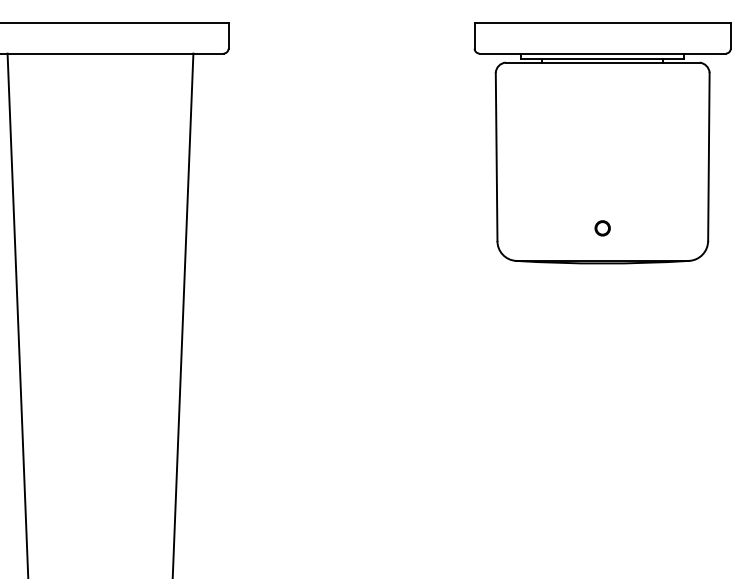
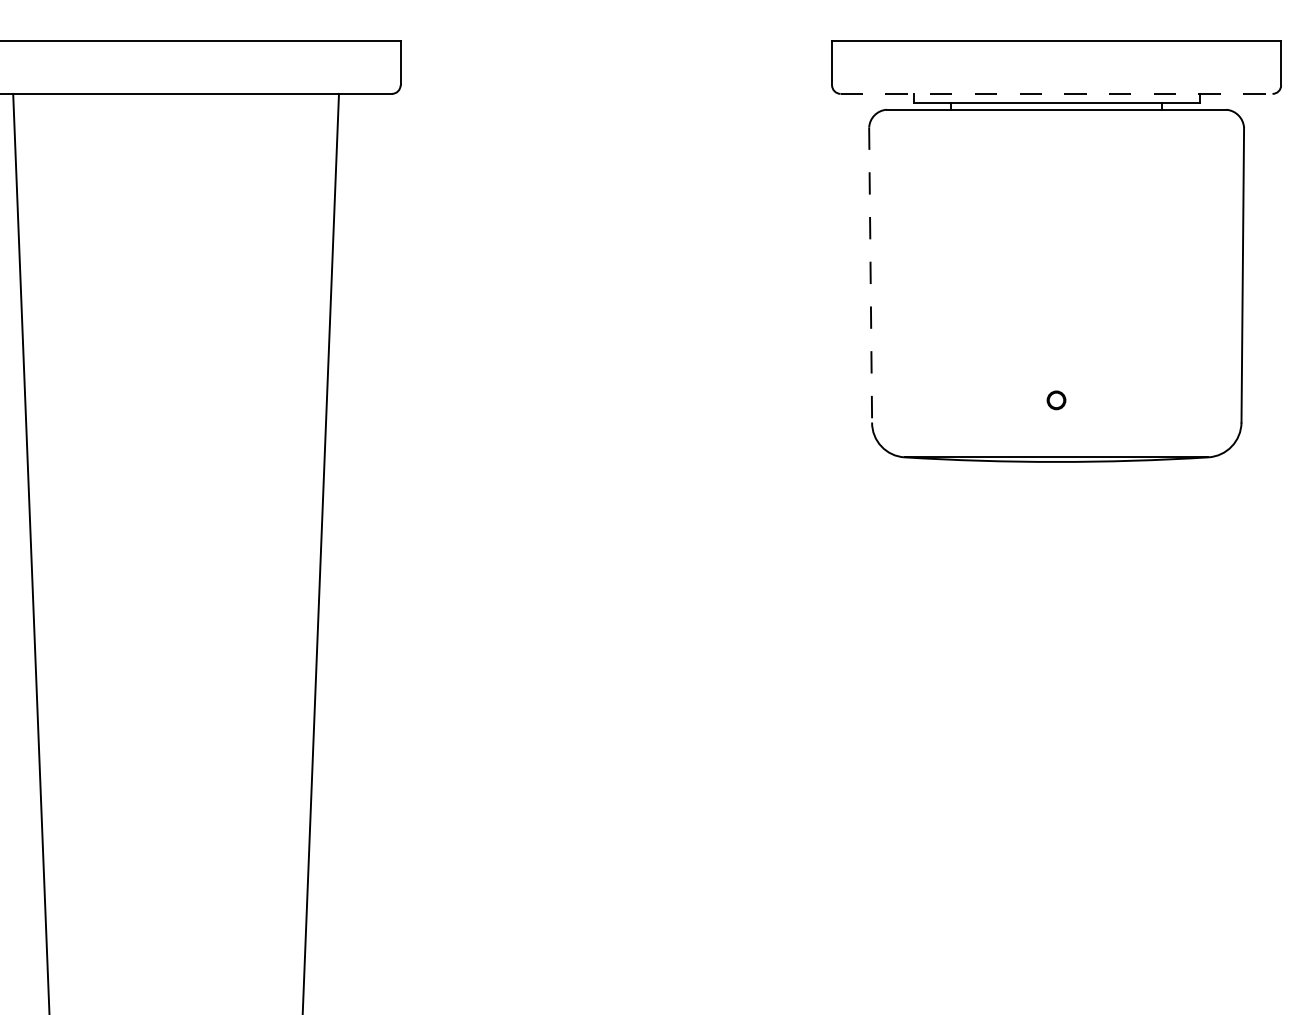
line: (603, 53) -> (1058, 93), solid -> dashed
line: (496, 157) -> (870, 276), solid -> dashed
circle: (602, 228) -> (1056, 400), size x0.7

